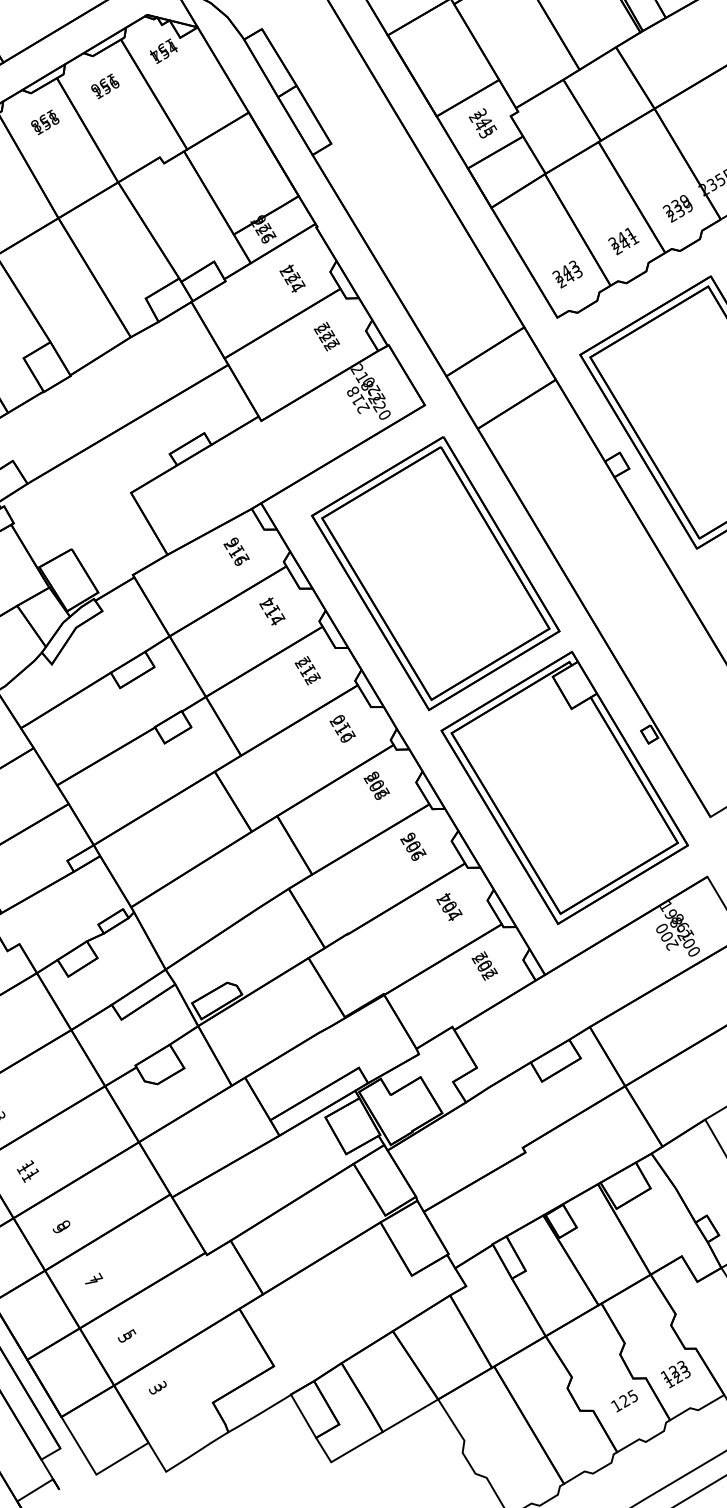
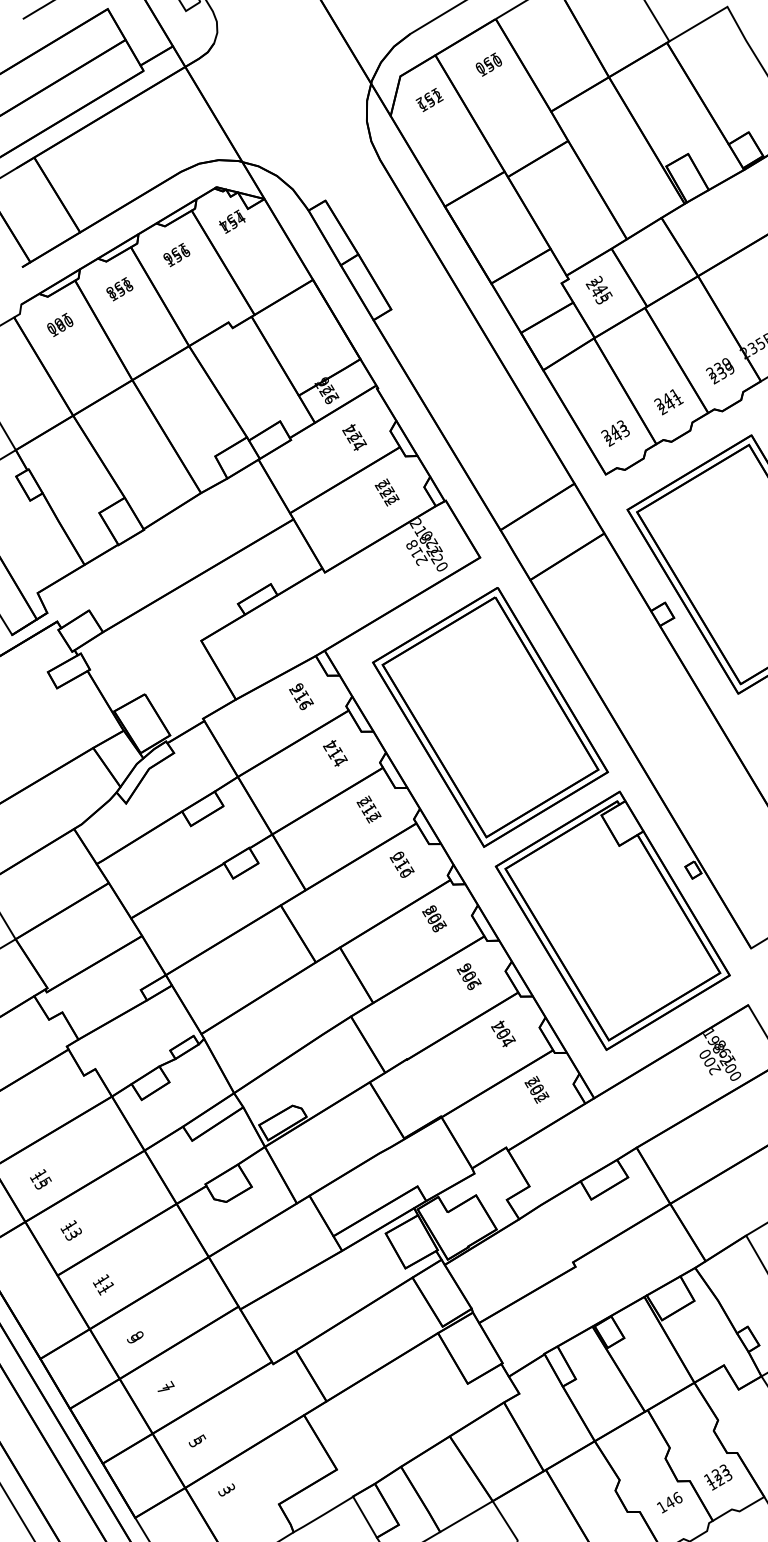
text: (482, 123) -> (598, 290), moved
text: (628, 1398) -> (673, 1500), 125 -> 146

